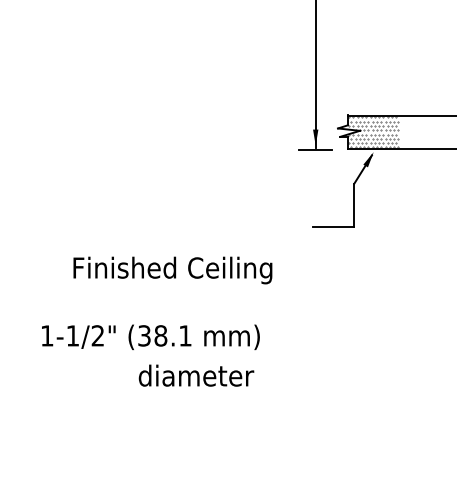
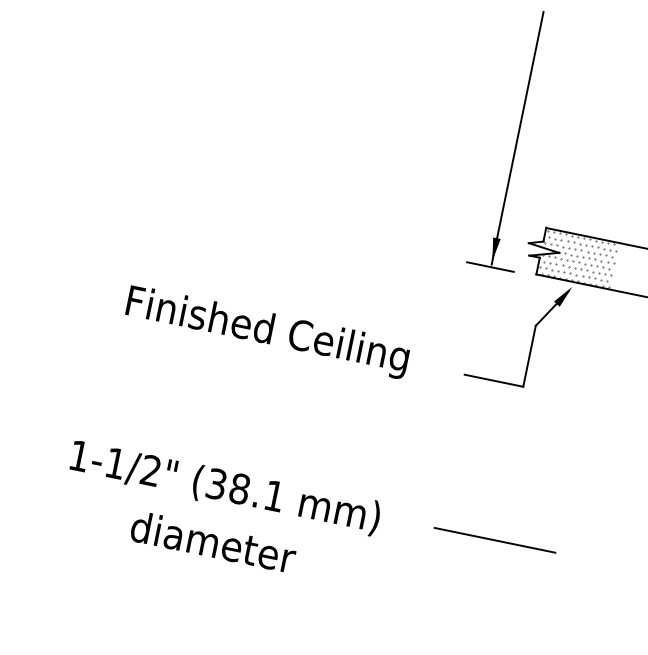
text: (172, 270) -> (267, 332), moved
line: (356, 335) -> (494, 540), added
text: (150, 337) -> (224, 488), moved
text: (196, 375) -> (213, 541), moved

